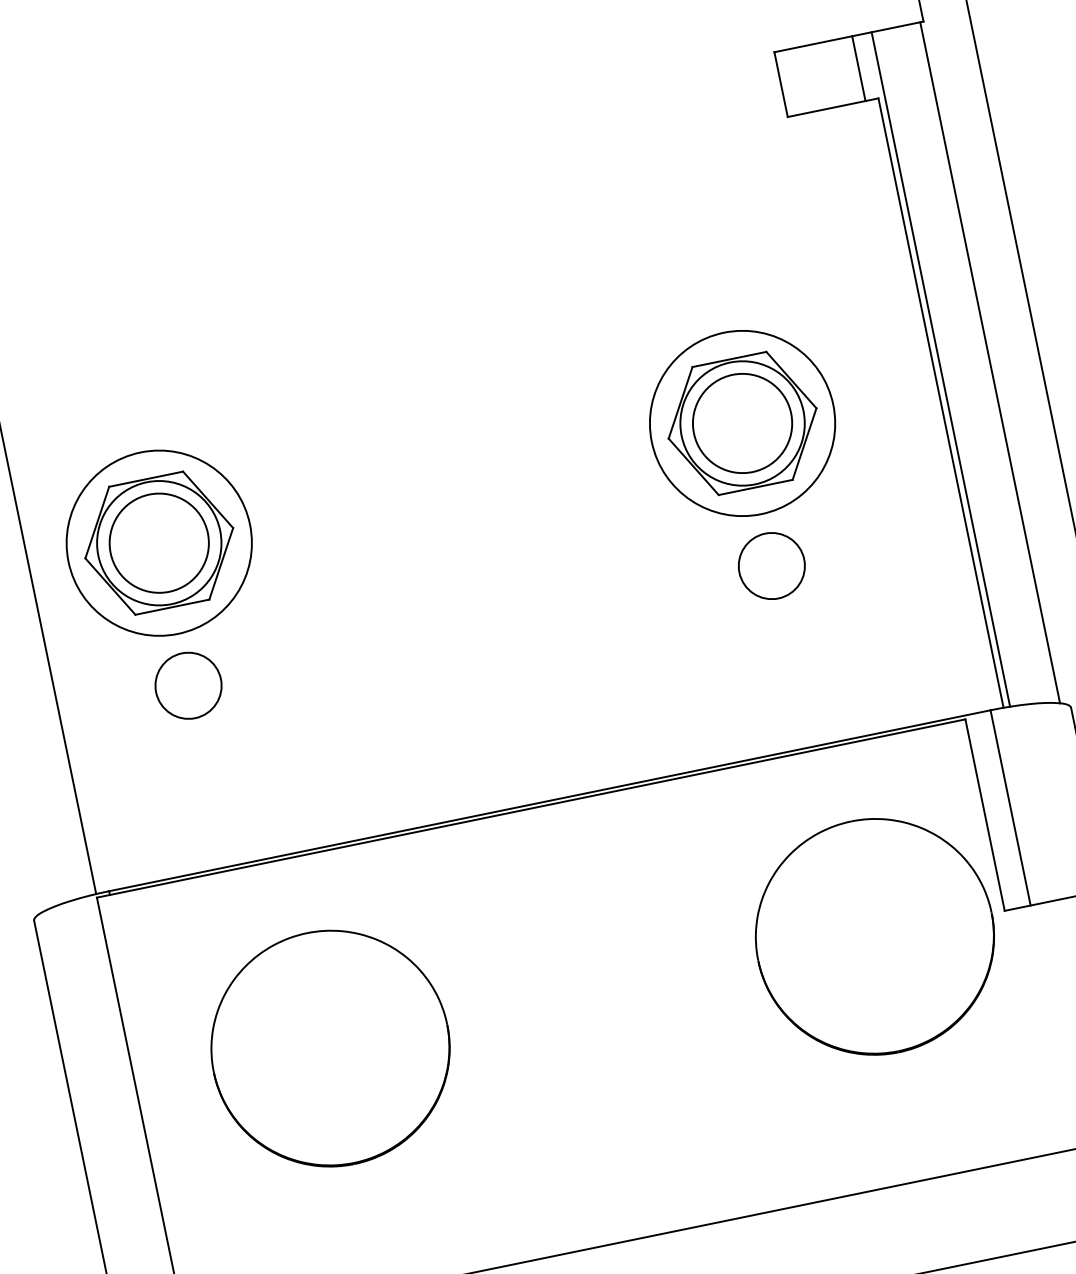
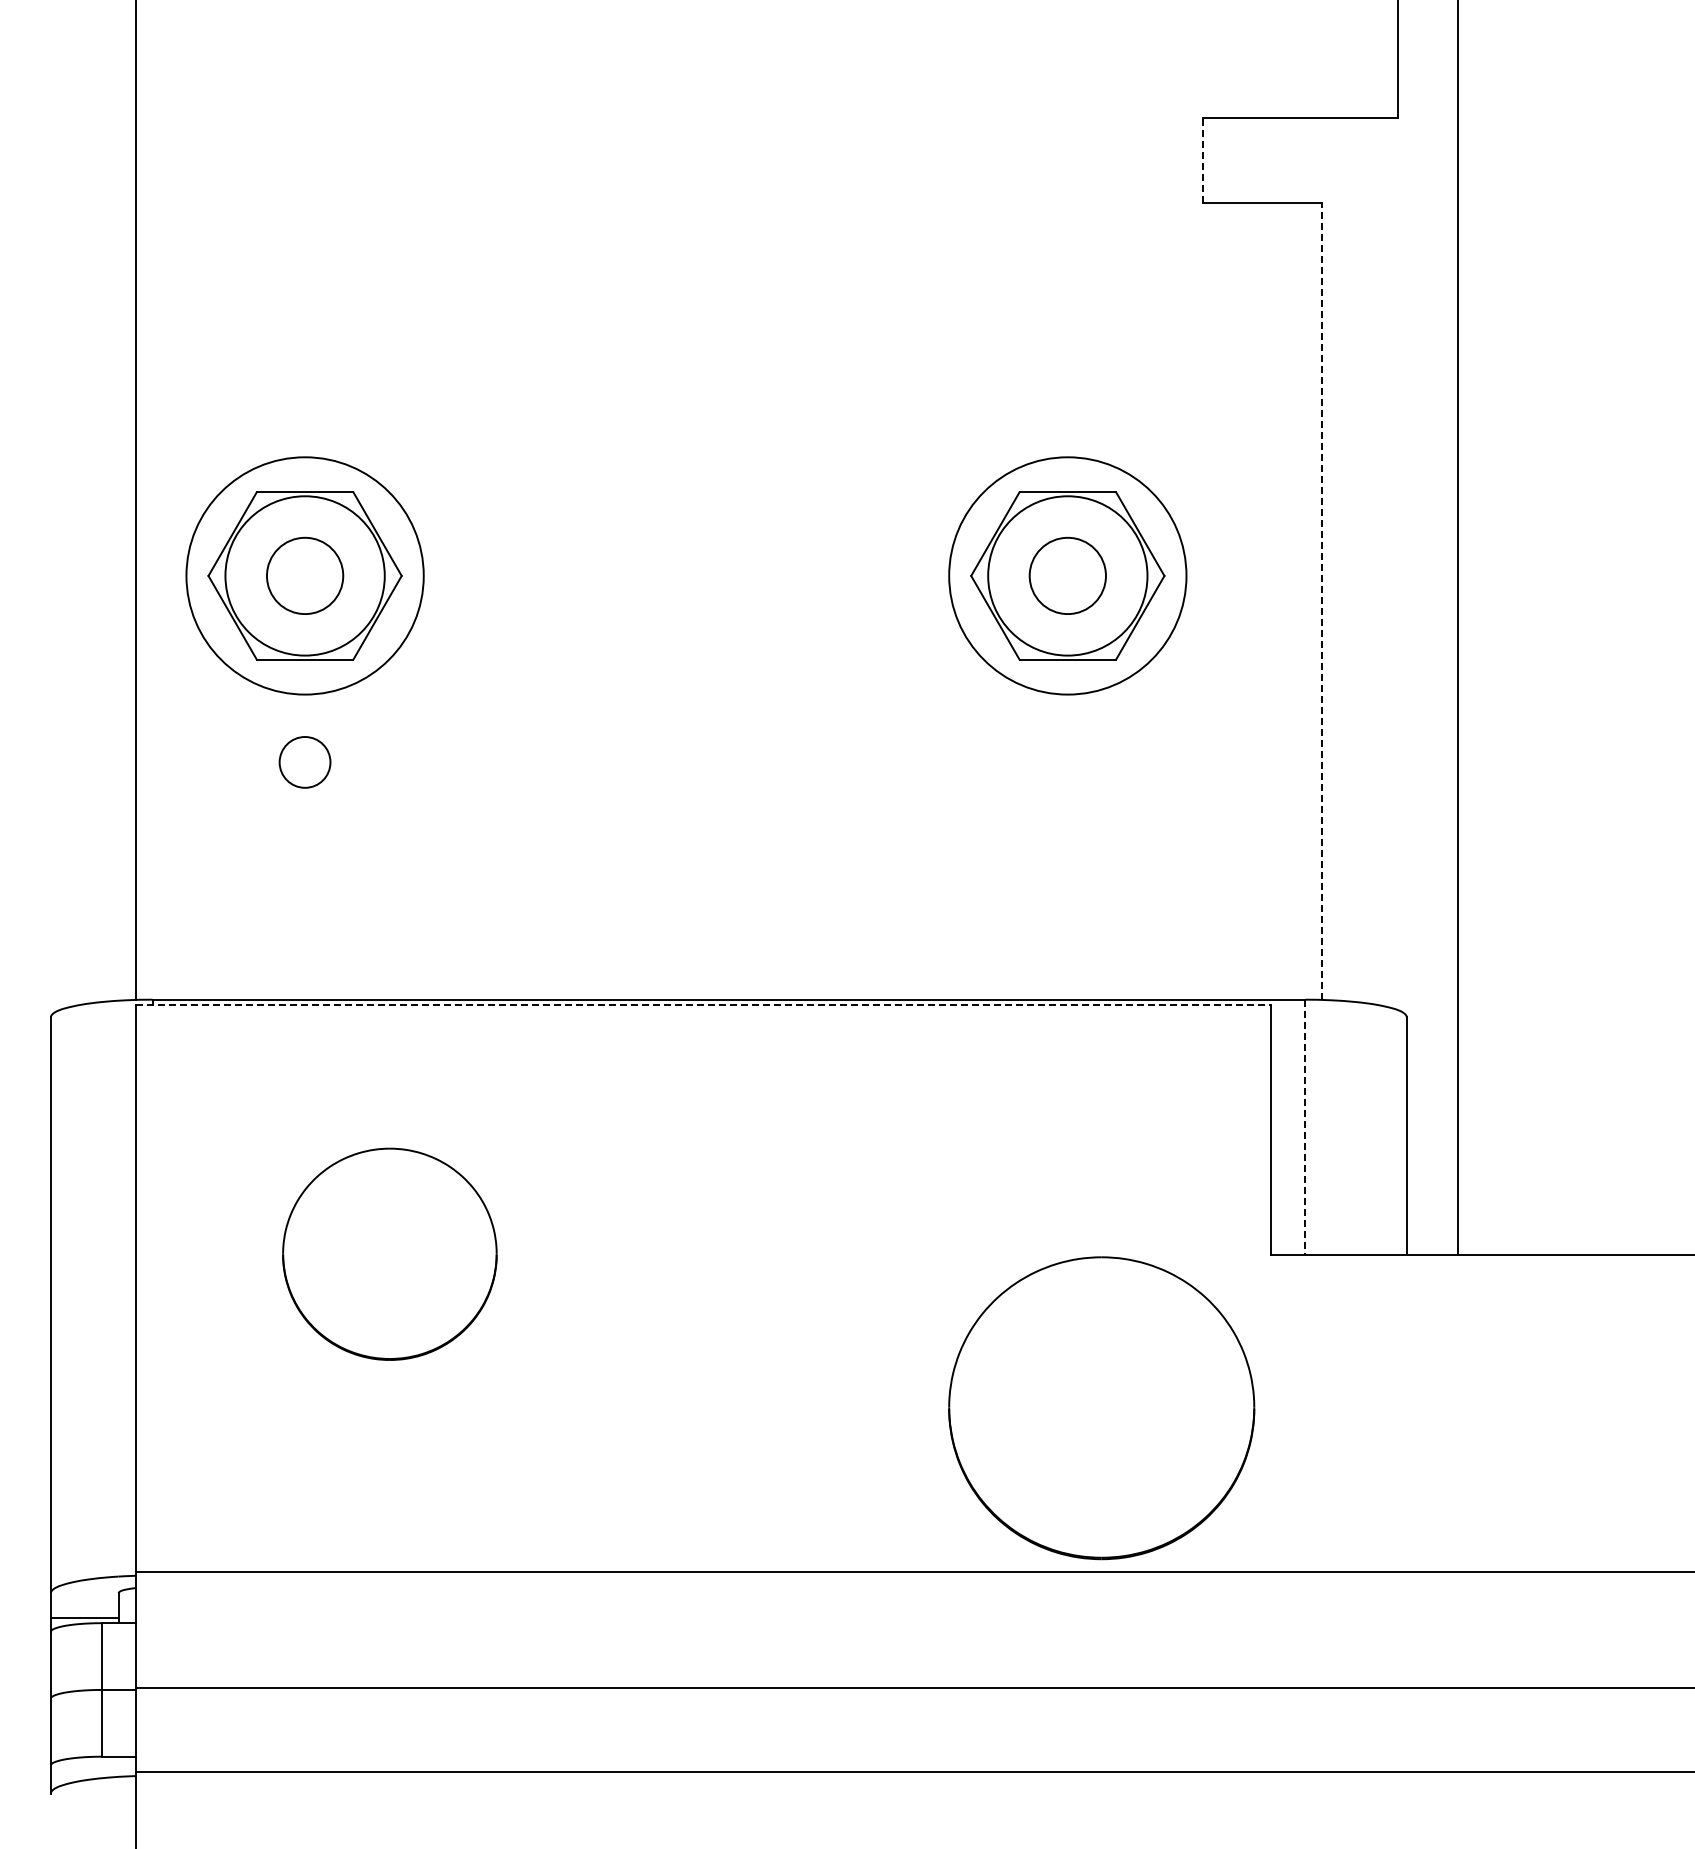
line: (859, 68) -> (1305, 160), removed
line: (781, 84) -> (1203, 160), solid -> dashed
line: (990, 362) -> (1394, 563), removed
line: (940, 369) -> (1330, 559), removed
line: (941, 402) -> (1322, 600), solid -> dashed
circle: (742, 423) -> (1067, 575), size x0.6
circle: (158, 542) -> (304, 575), size x0.6
circle: (771, 566) -> (1067, 762), removed
circle: (188, 685) -> (304, 762), size x0.6
line: (1010, 807) -> (1305, 1127), solid -> dashed
line: (531, 808) -> (703, 1004), solid -> dashed
part: (874, 937) -> (1101, 1408), moved
part: (330, 1048) -> (389, 1254), size x0.7

